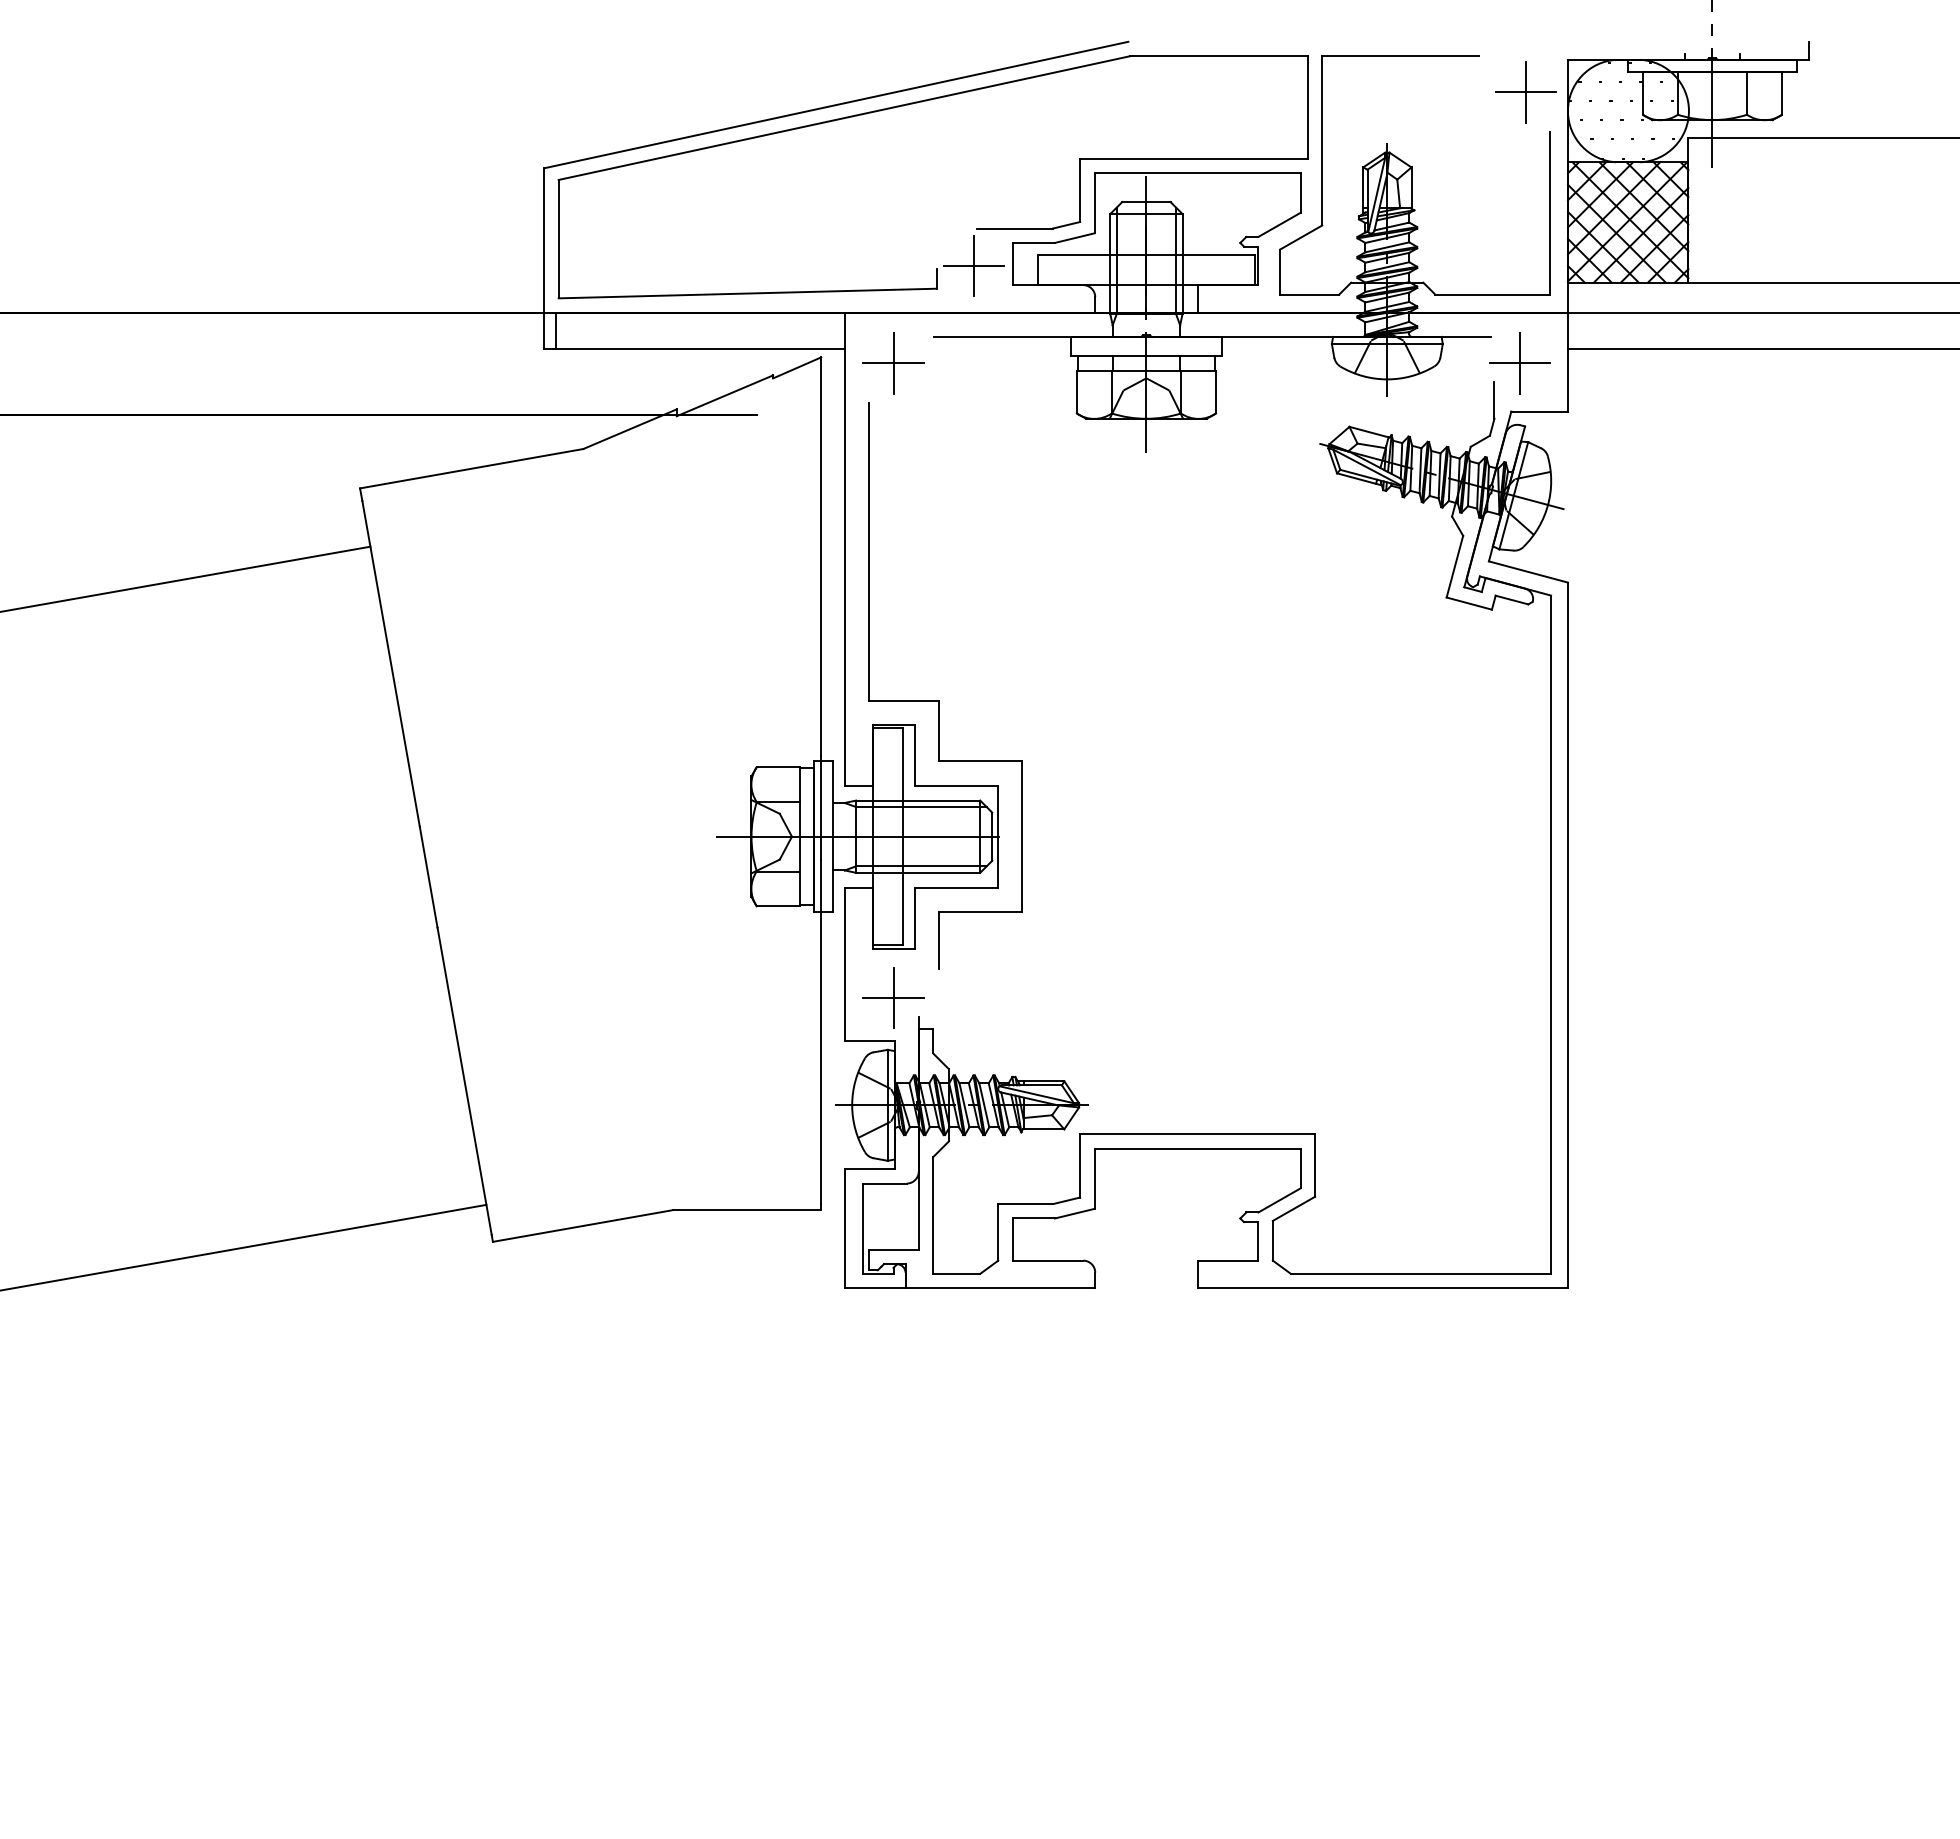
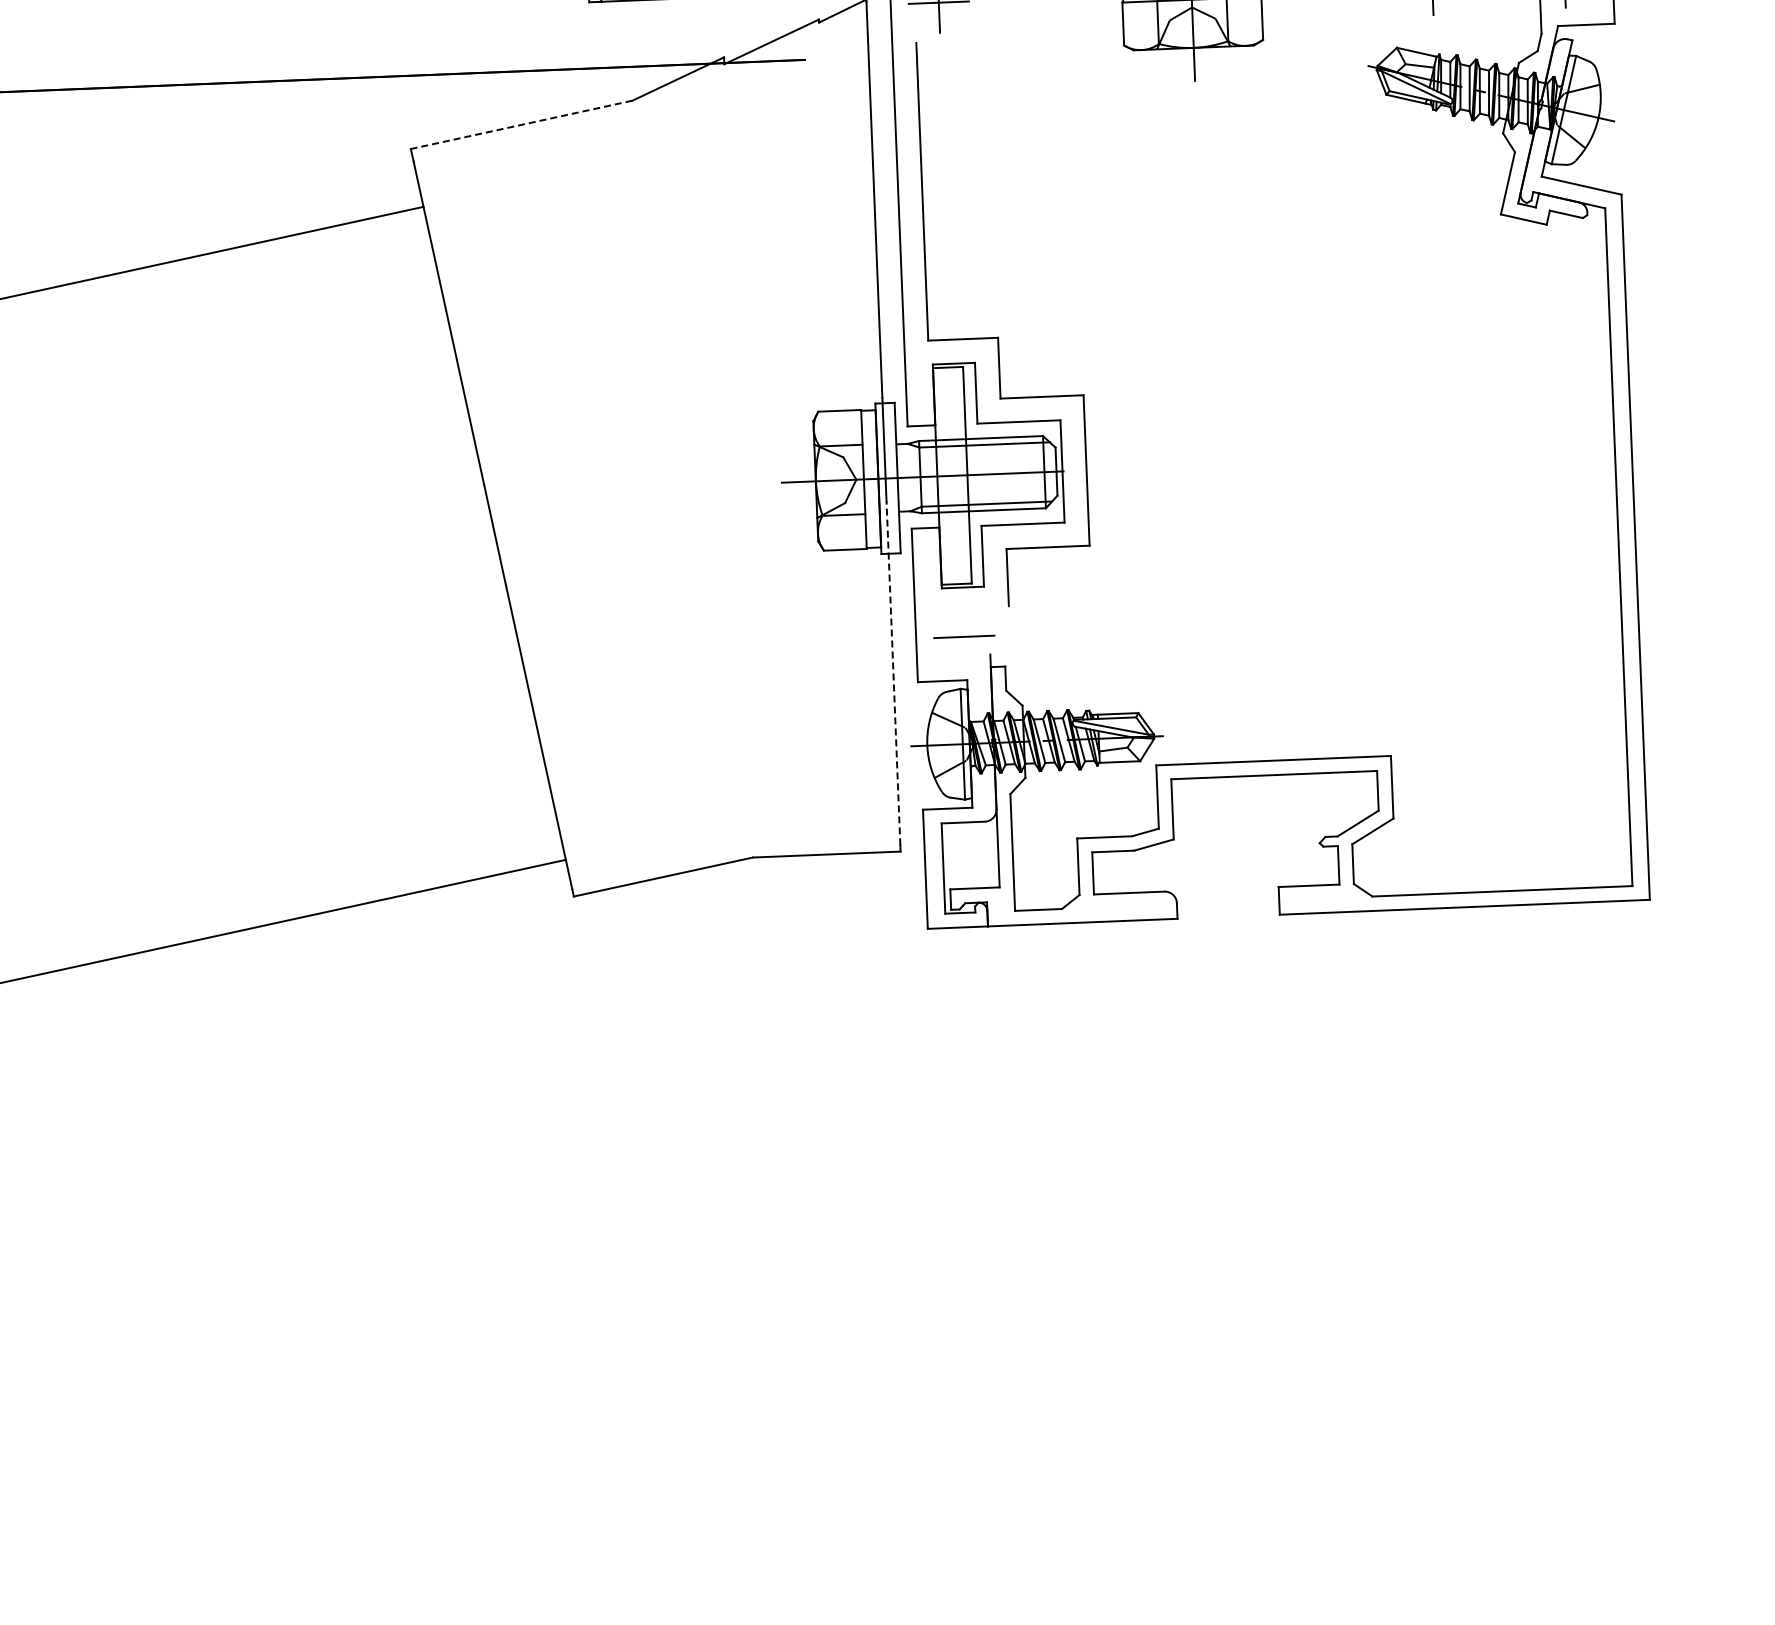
line: (471, 468) -> (521, 124), solid -> dashed
line: (893, 997) -> (964, 636), removed
line: (821, 1031) -> (893, 673), solid -> dashed

